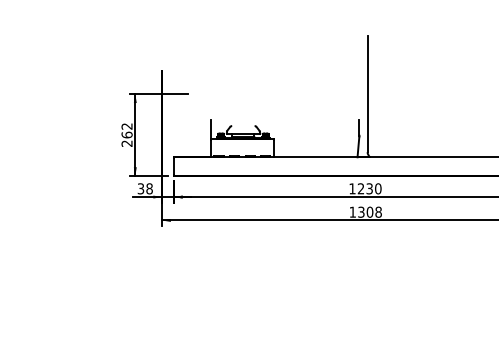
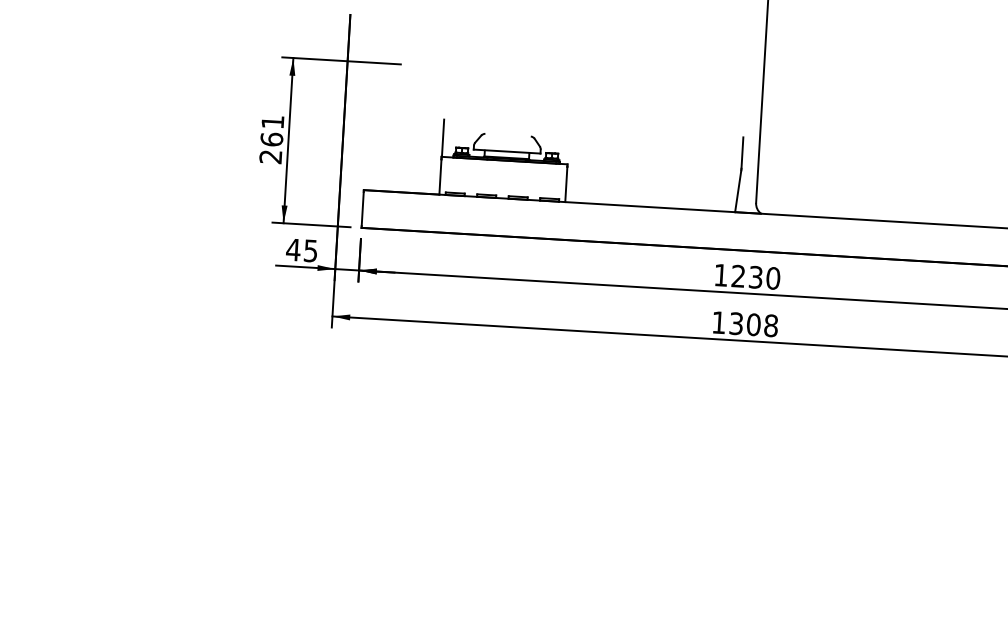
text: (126, 126) -> (271, 122), 262 -> 261
text: (144, 188) -> (300, 249), 38 -> 45

